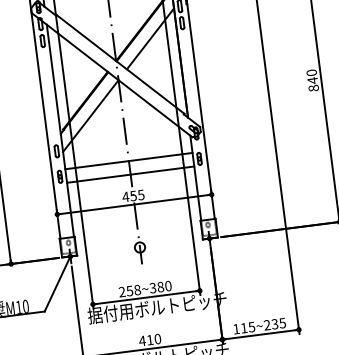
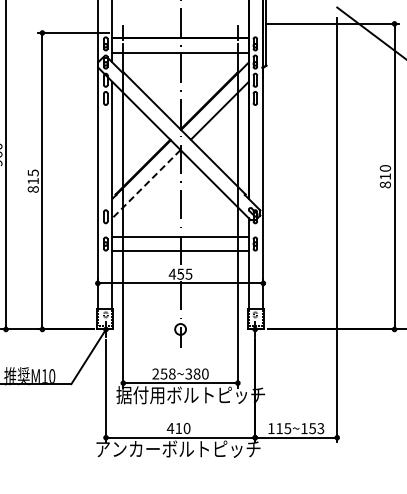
text: (312, 80) -> (385, 176), 840 -> 810
line: (90, 116) -> (146, 184), solid -> dashed
text: (274, 324) -> (312, 428), 115~235 -> 115~153

